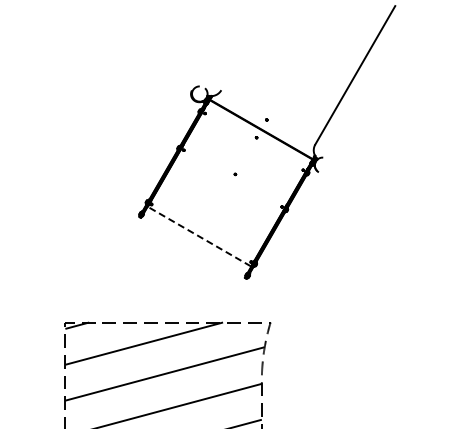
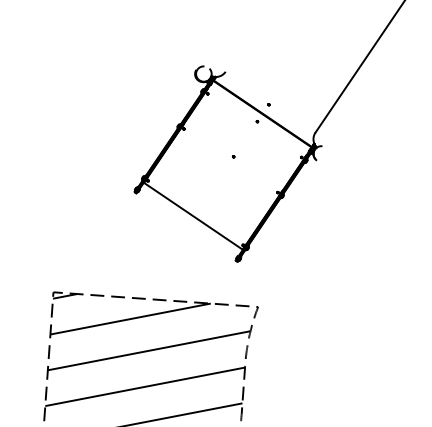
line: (199, 236) -> (193, 216), dashed -> solid

